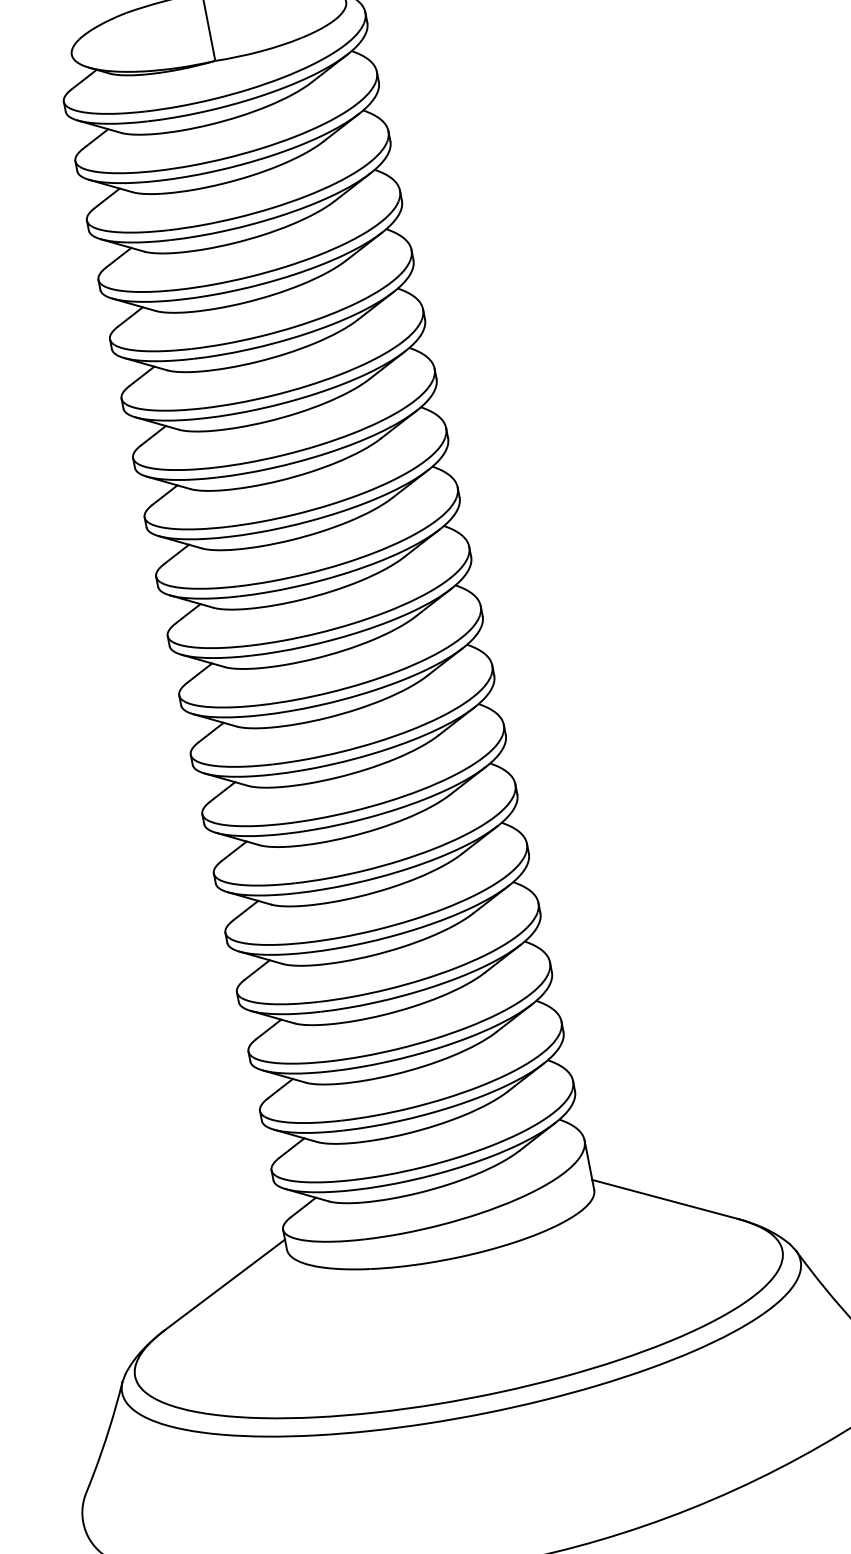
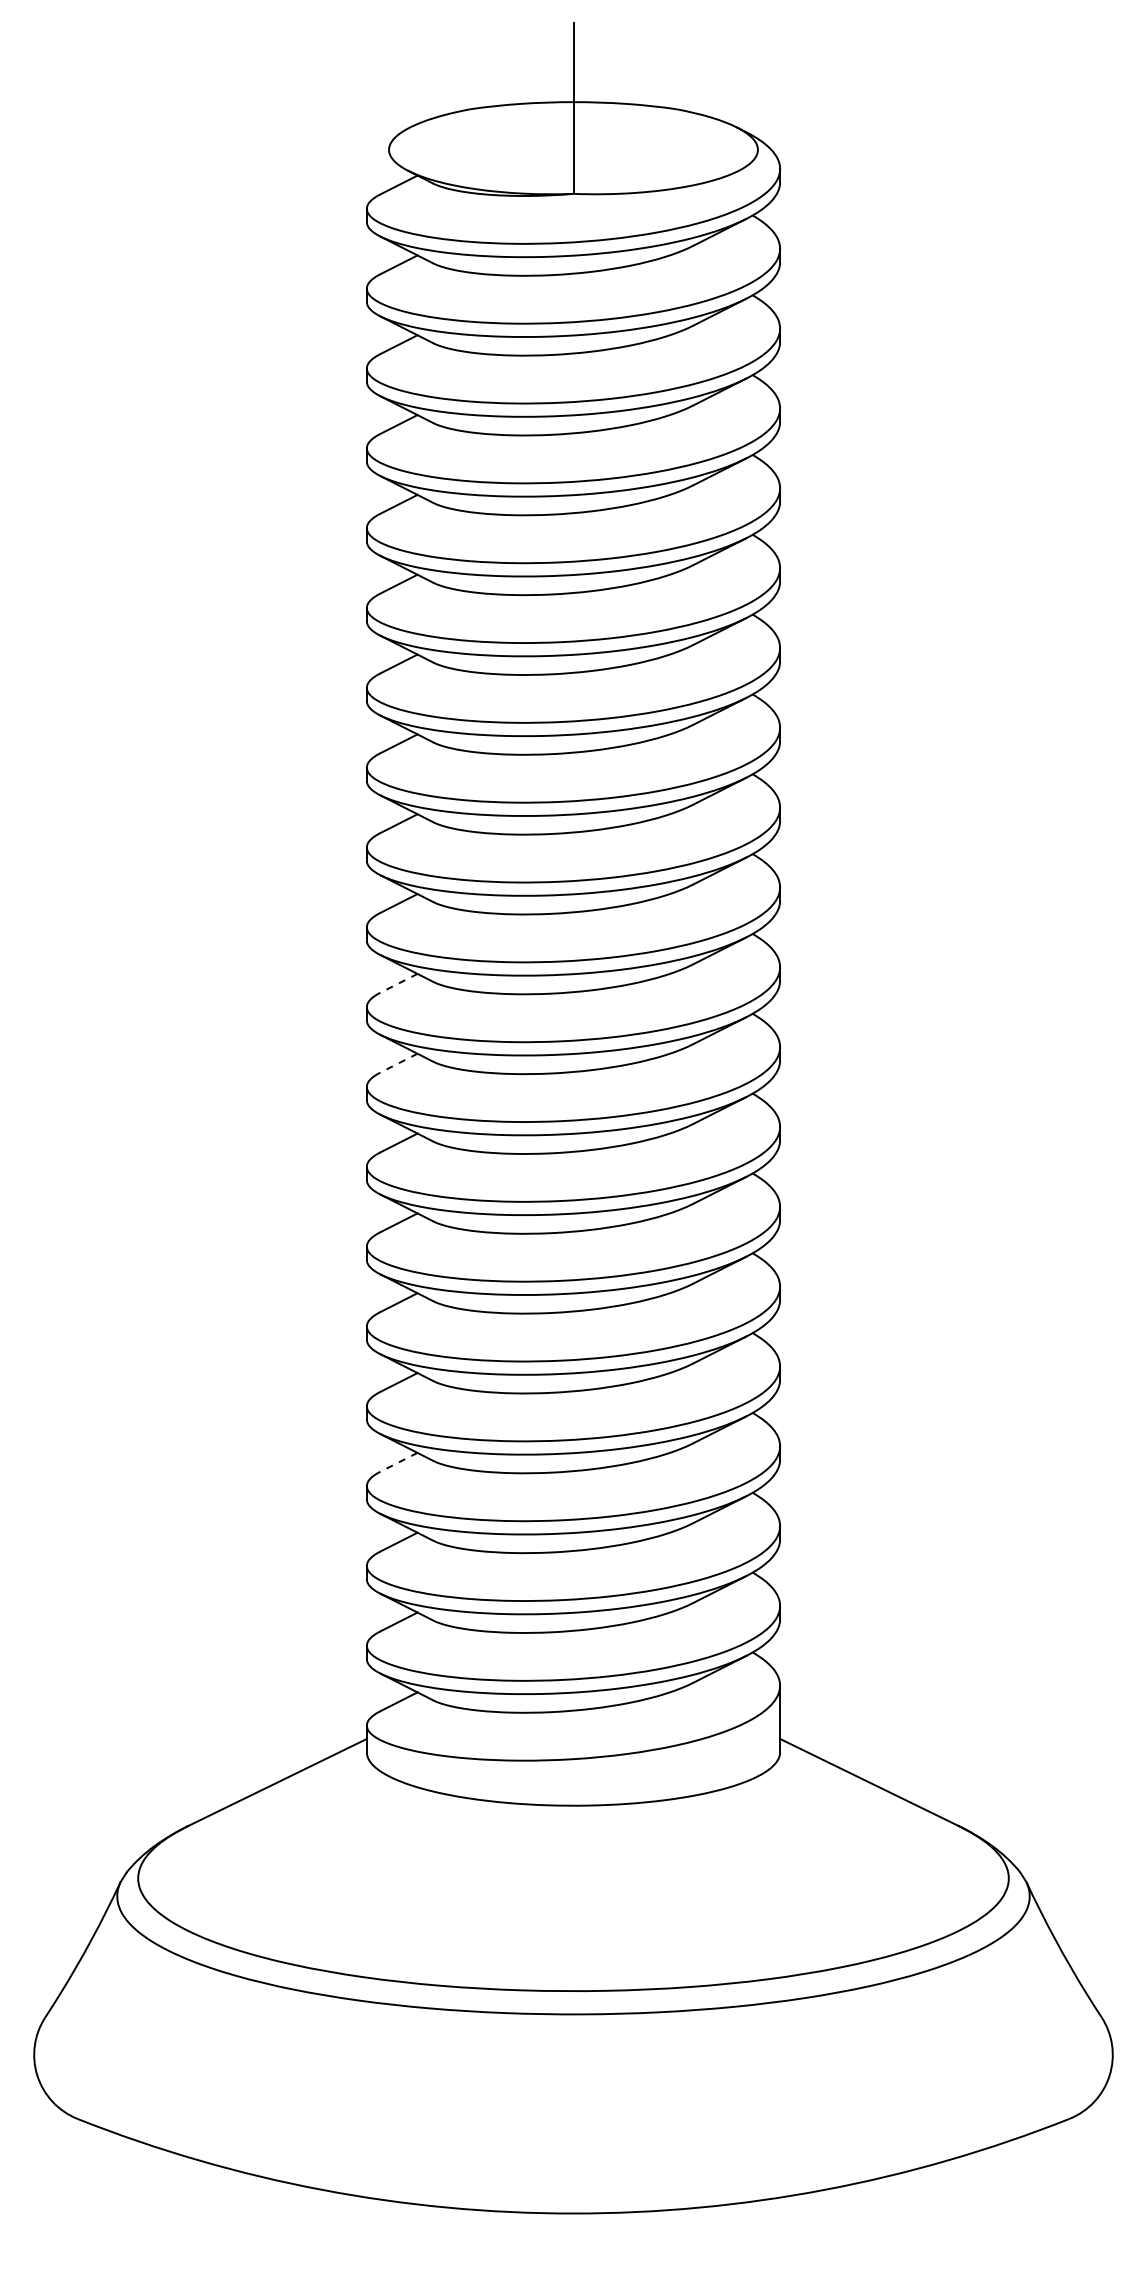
line: (200, 673) -> (399, 983), solid -> dashed
line: (211, 732) -> (399, 1063), solid -> dashed
line: (269, 1029) -> (399, 1462), solid -> dashed

